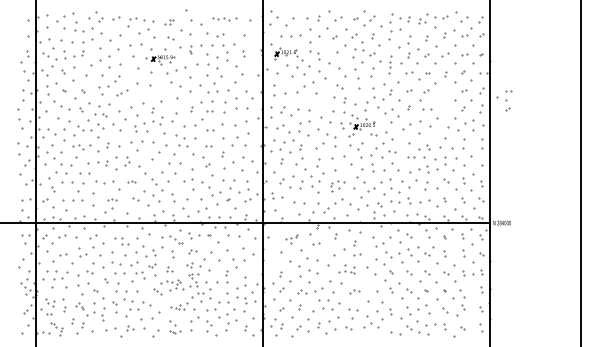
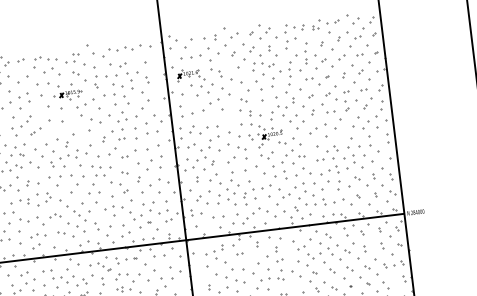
part: (224, 18) -> (125, 48), size x1.43
part: (168, 22) -> (71, 58), size x1.67
part: (190, 49) -> (96, 81), size x1.67
part: (119, 56) -> (28, 96), size x0.62
part: (390, 64) -> (290, 72), size x1.43
part: (504, 100) -> (343, 101), moved
part: (131, 181) -> (54, 215), size x1.67
part: (337, 186) -> (253, 196), size x1.43
part: (112, 199) -> (38, 235), size x1.67
part: (291, 238) -> (215, 251), size x1.67
part: (121, 241) -> (52, 274), size x1.43
part: (192, 251) -> (121, 275), size x1.67
part: (346, 268) -> (271, 274), size x1.43

